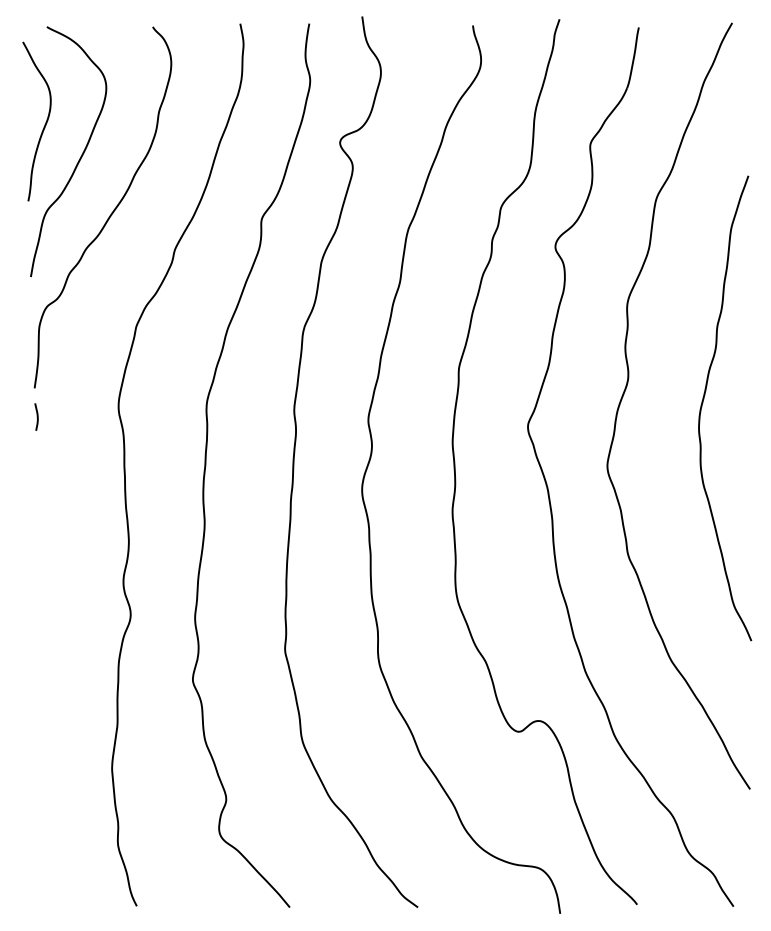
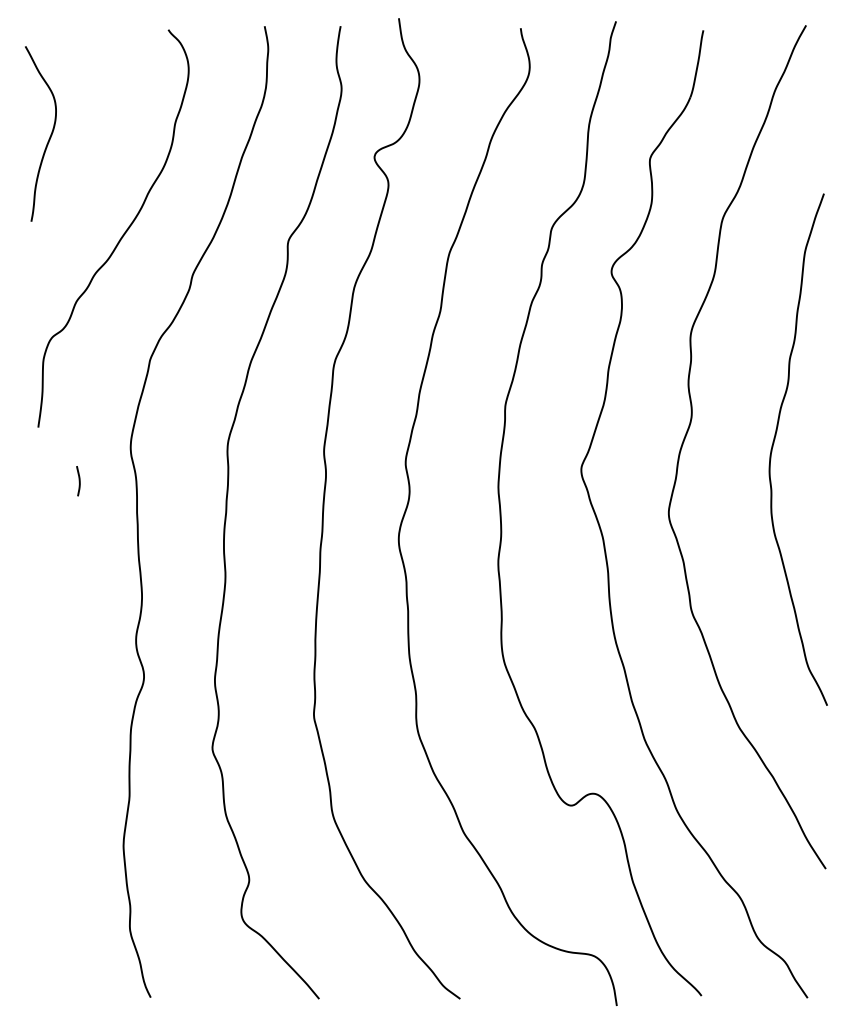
curve: (79, 158) -> (87, 174), removed
curve: (36, 417) -> (78, 481), moved

